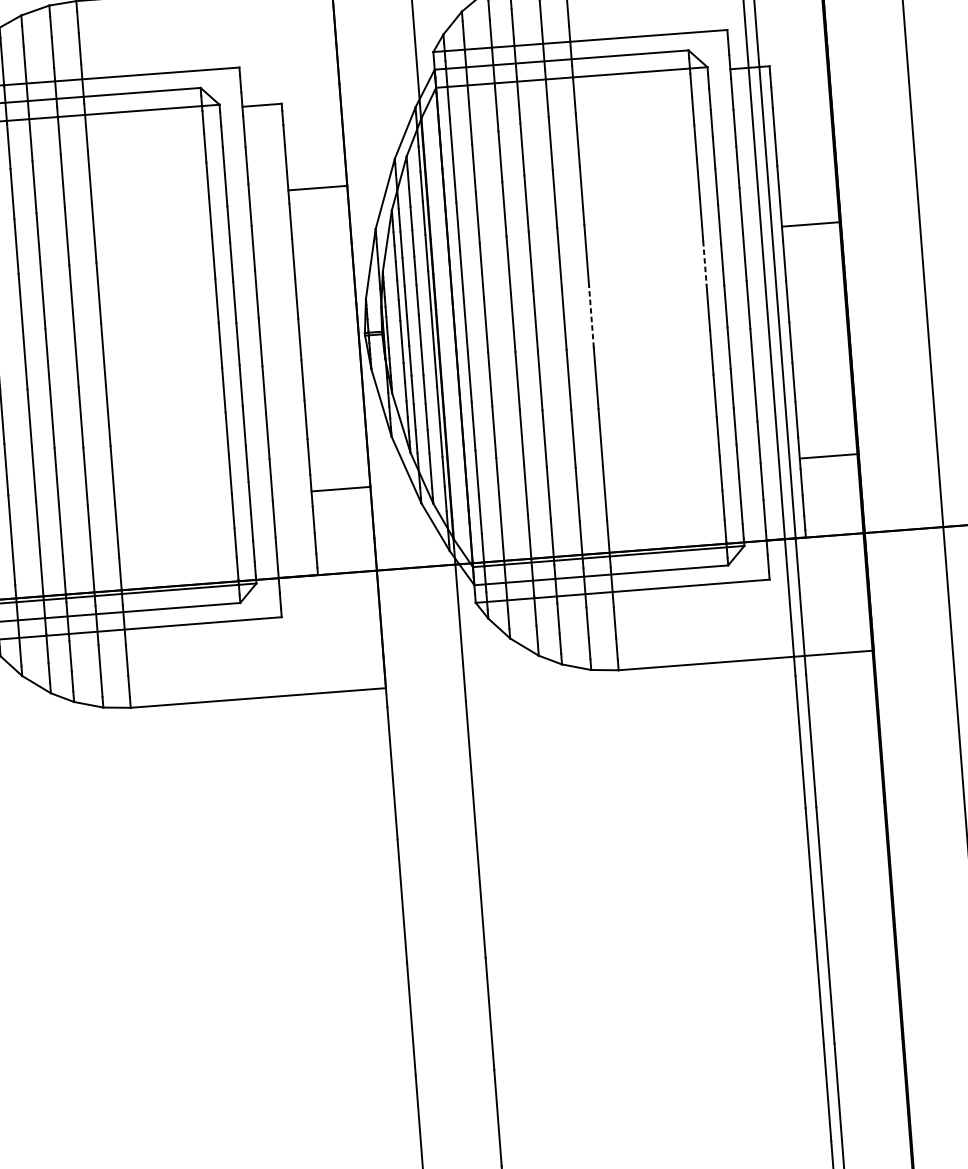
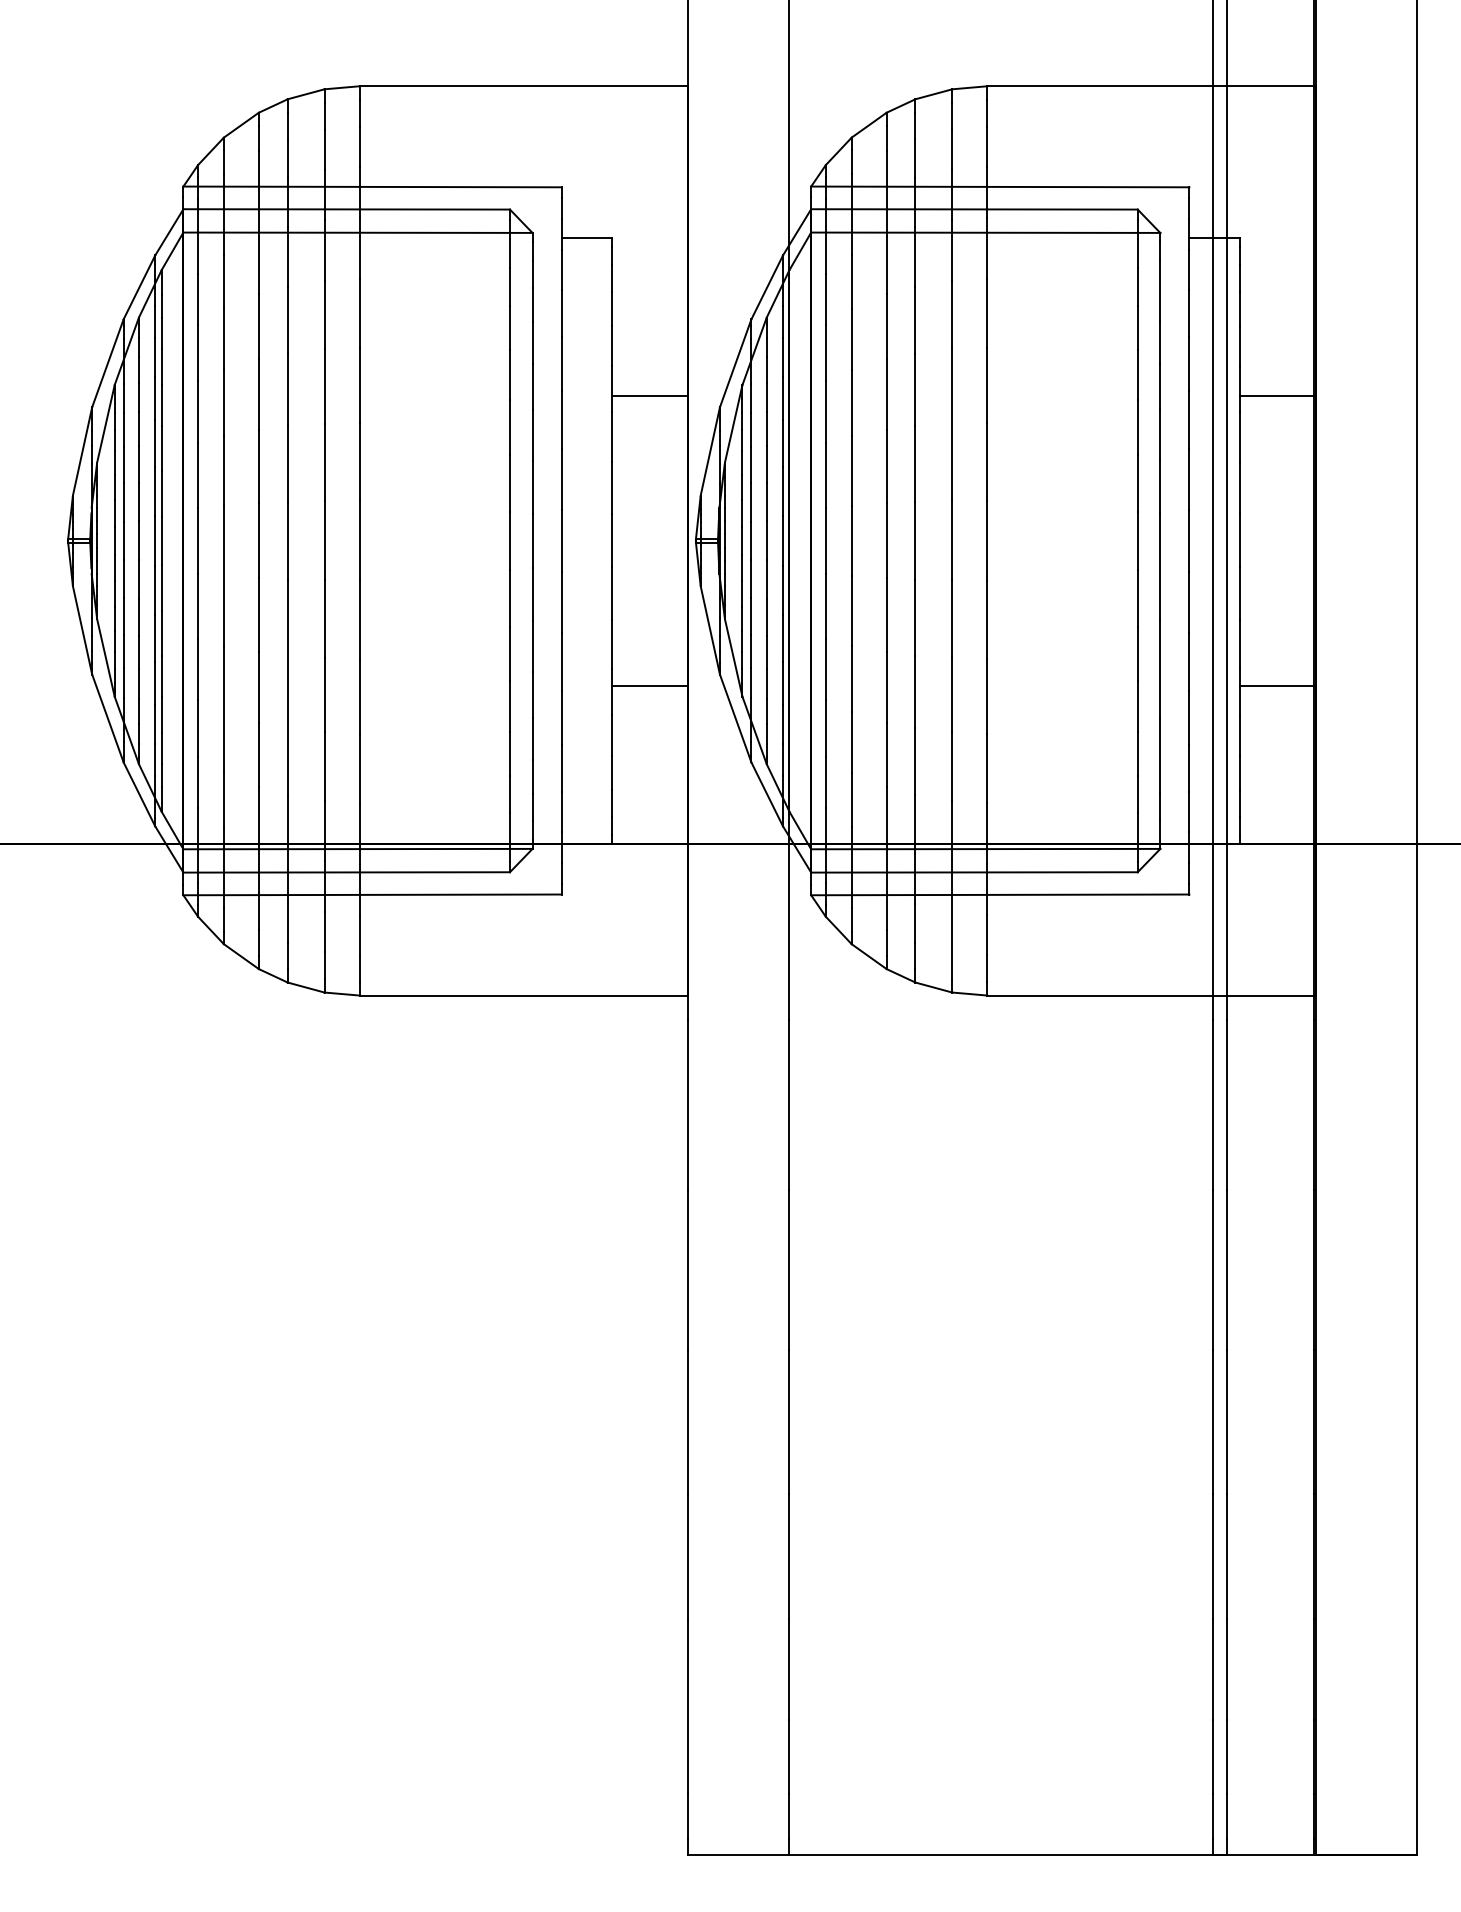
line: (317, 188) -> (649, 396), moved
line: (811, 224) -> (1277, 396), moved
line: (704, 263) -> (1137, 483), dashed -> solid
line: (591, 316) -> (987, 540), dashed -> solid
line: (829, 456) -> (1277, 685), moved
line: (340, 489) -> (649, 685), moved

